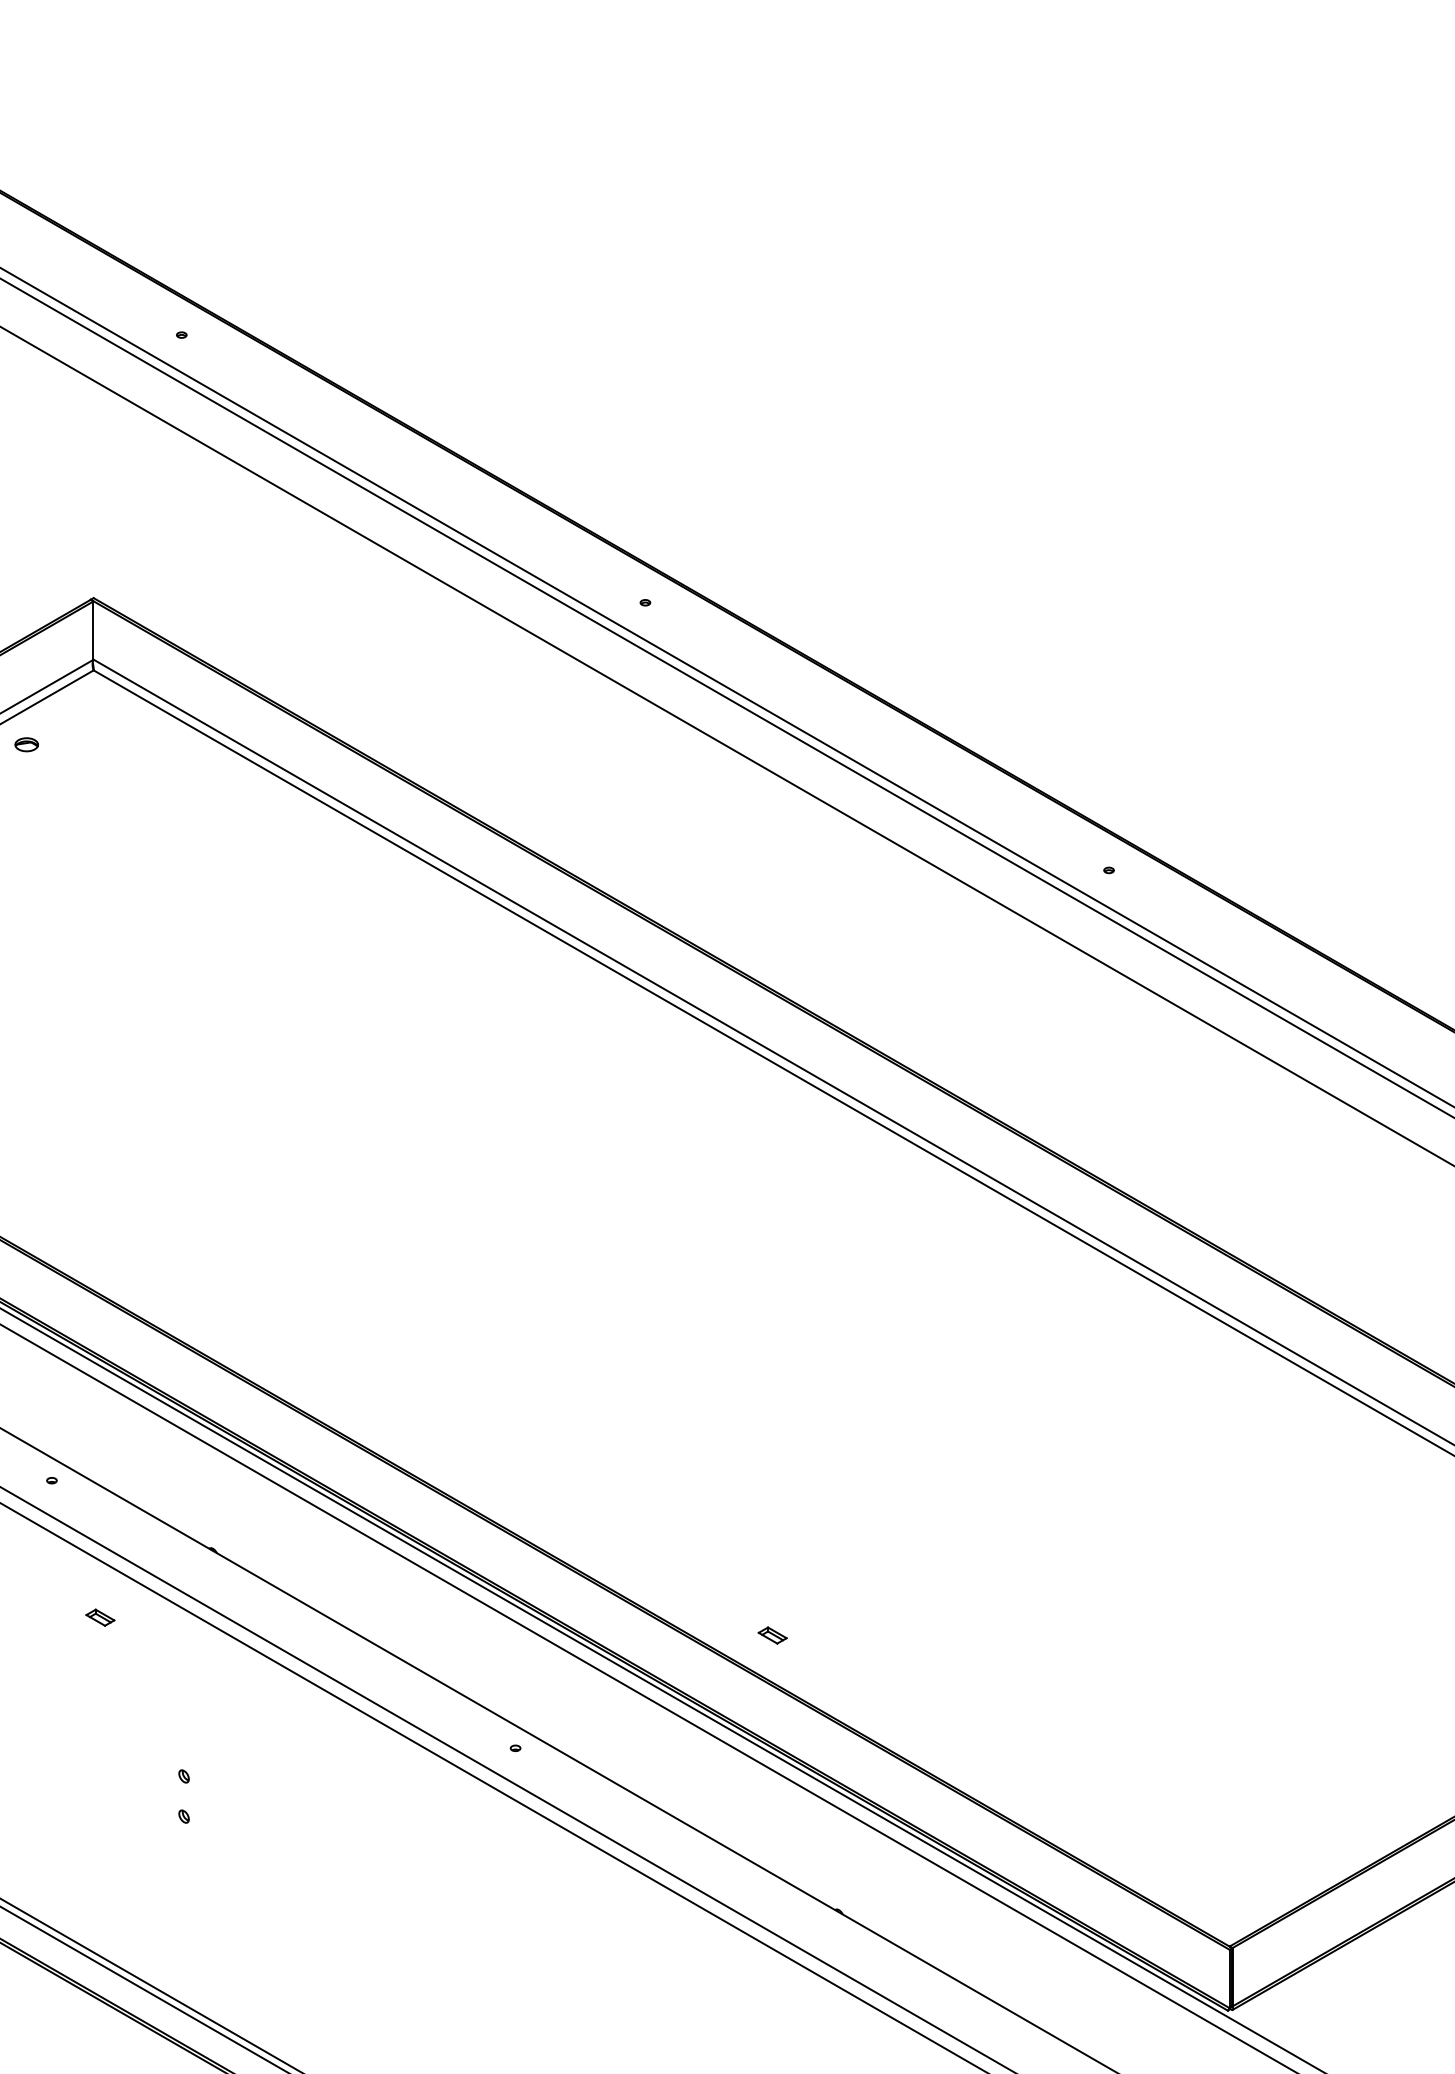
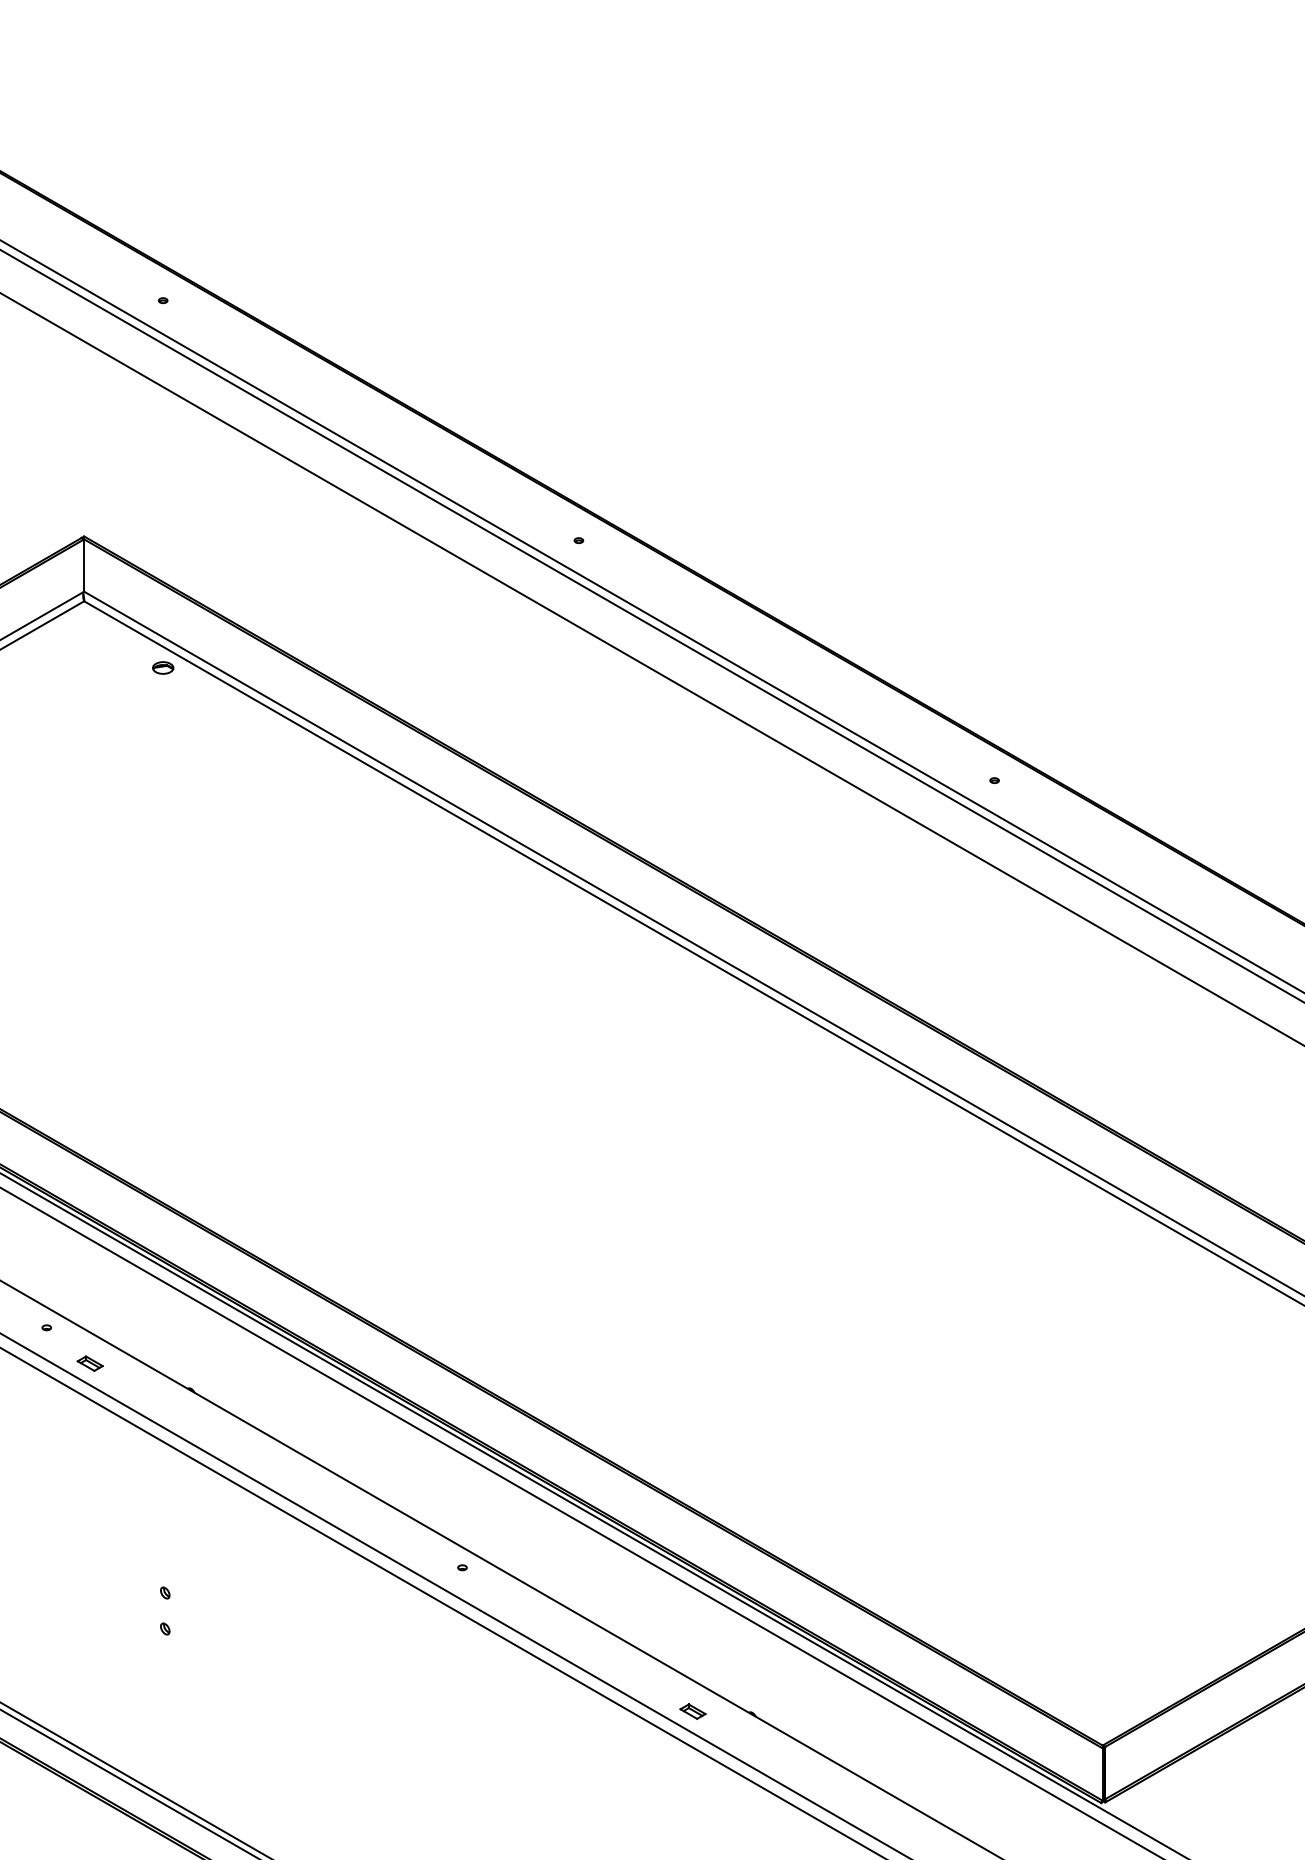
part: (27, 744) -> (163, 667), moved
part: (99, 1617) -> (89, 1363), moved
part: (772, 1635) -> (692, 1711), moved

